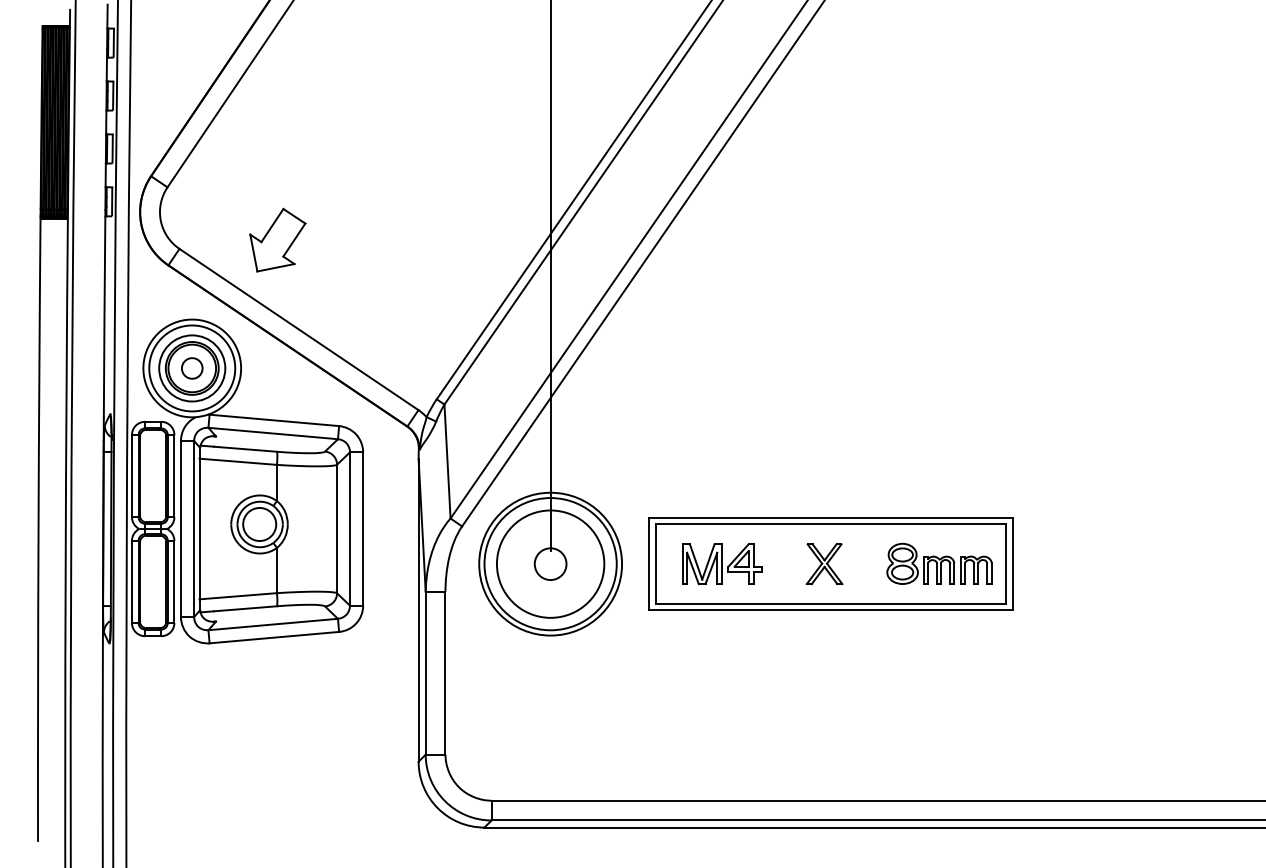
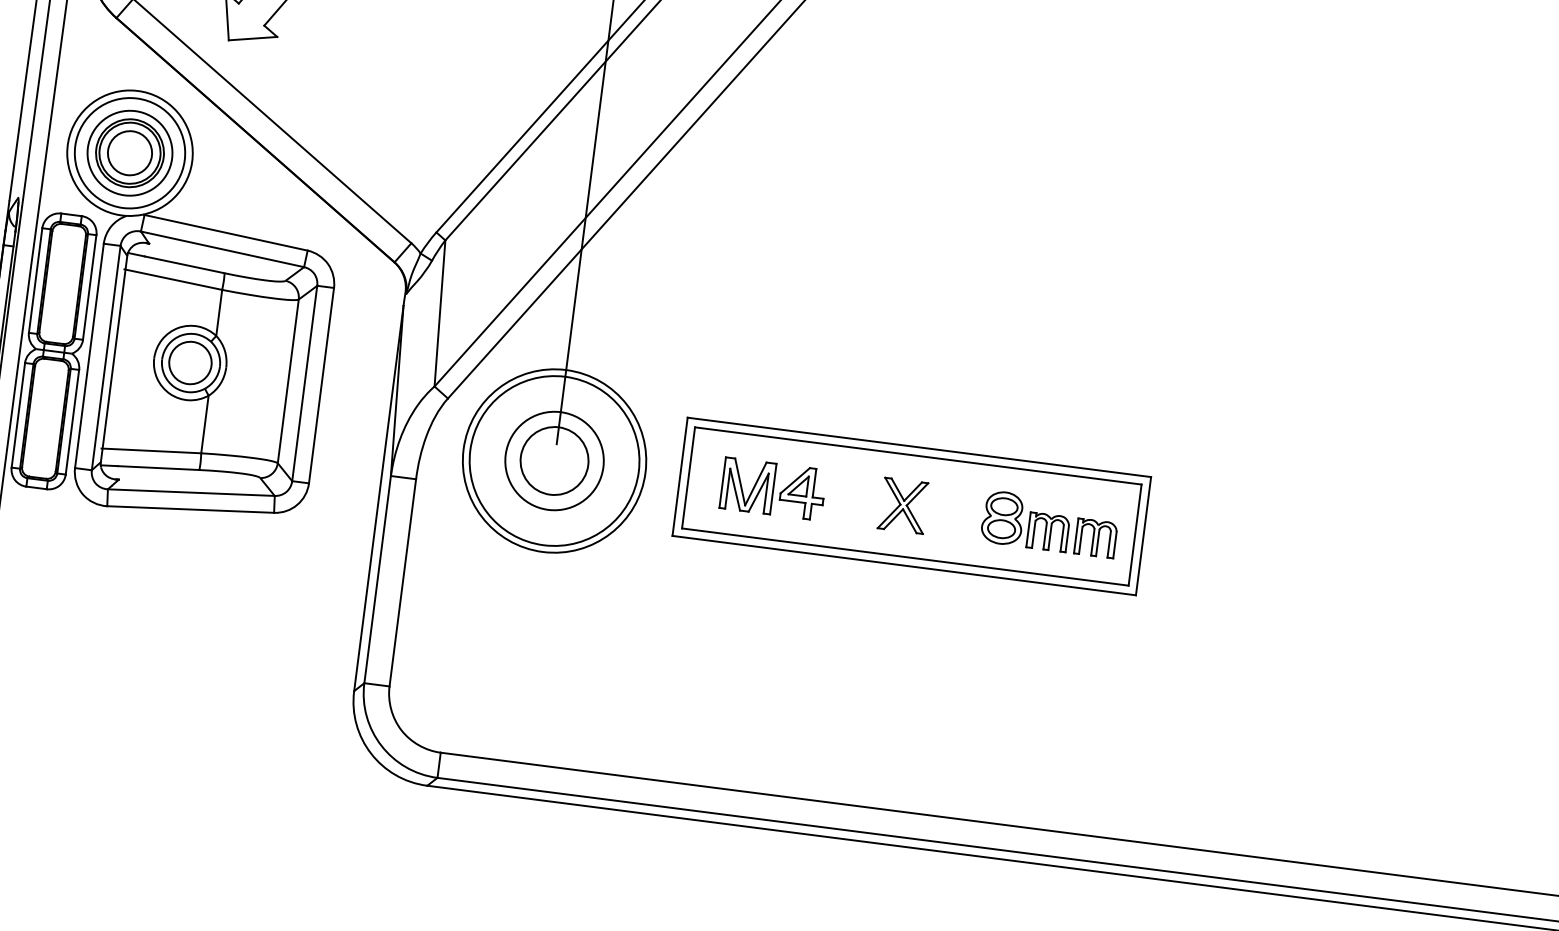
circle: (192, 368) -> (130, 153), size x1.67
circle: (550, 563) -> (554, 460), size x0.71
circle: (550, 563) -> (554, 460), size x1.67

